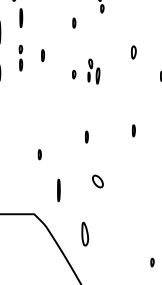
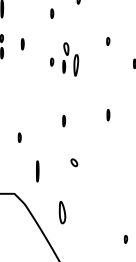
part: (133, 52) -> (108, 41), size x0.62
part: (93, 71) -> (70, 59), size x1.43
part: (97, 180) -> (74, 162), size x0.62

